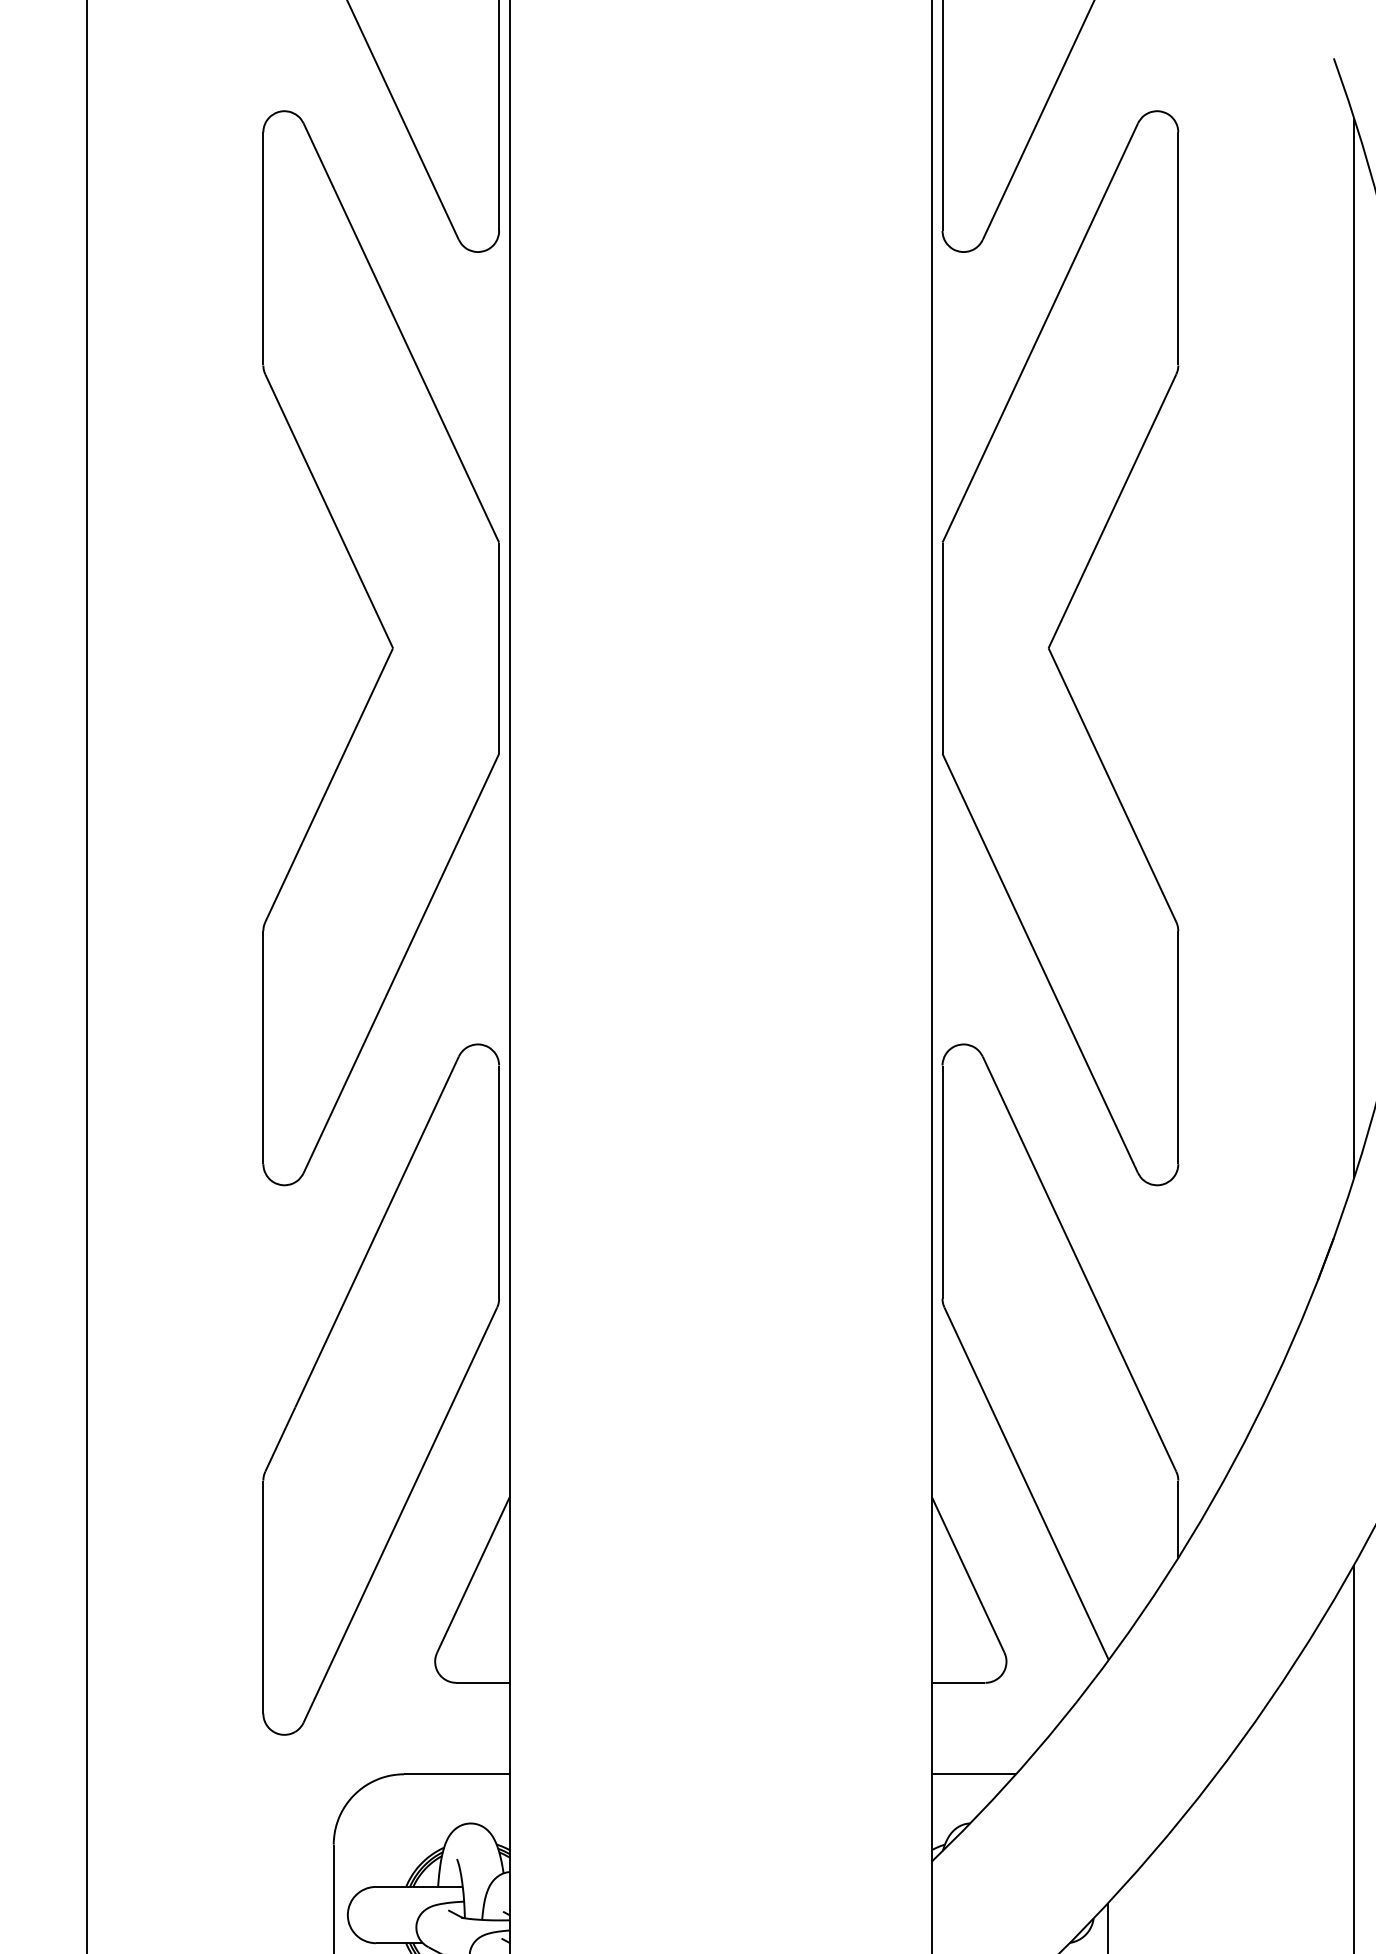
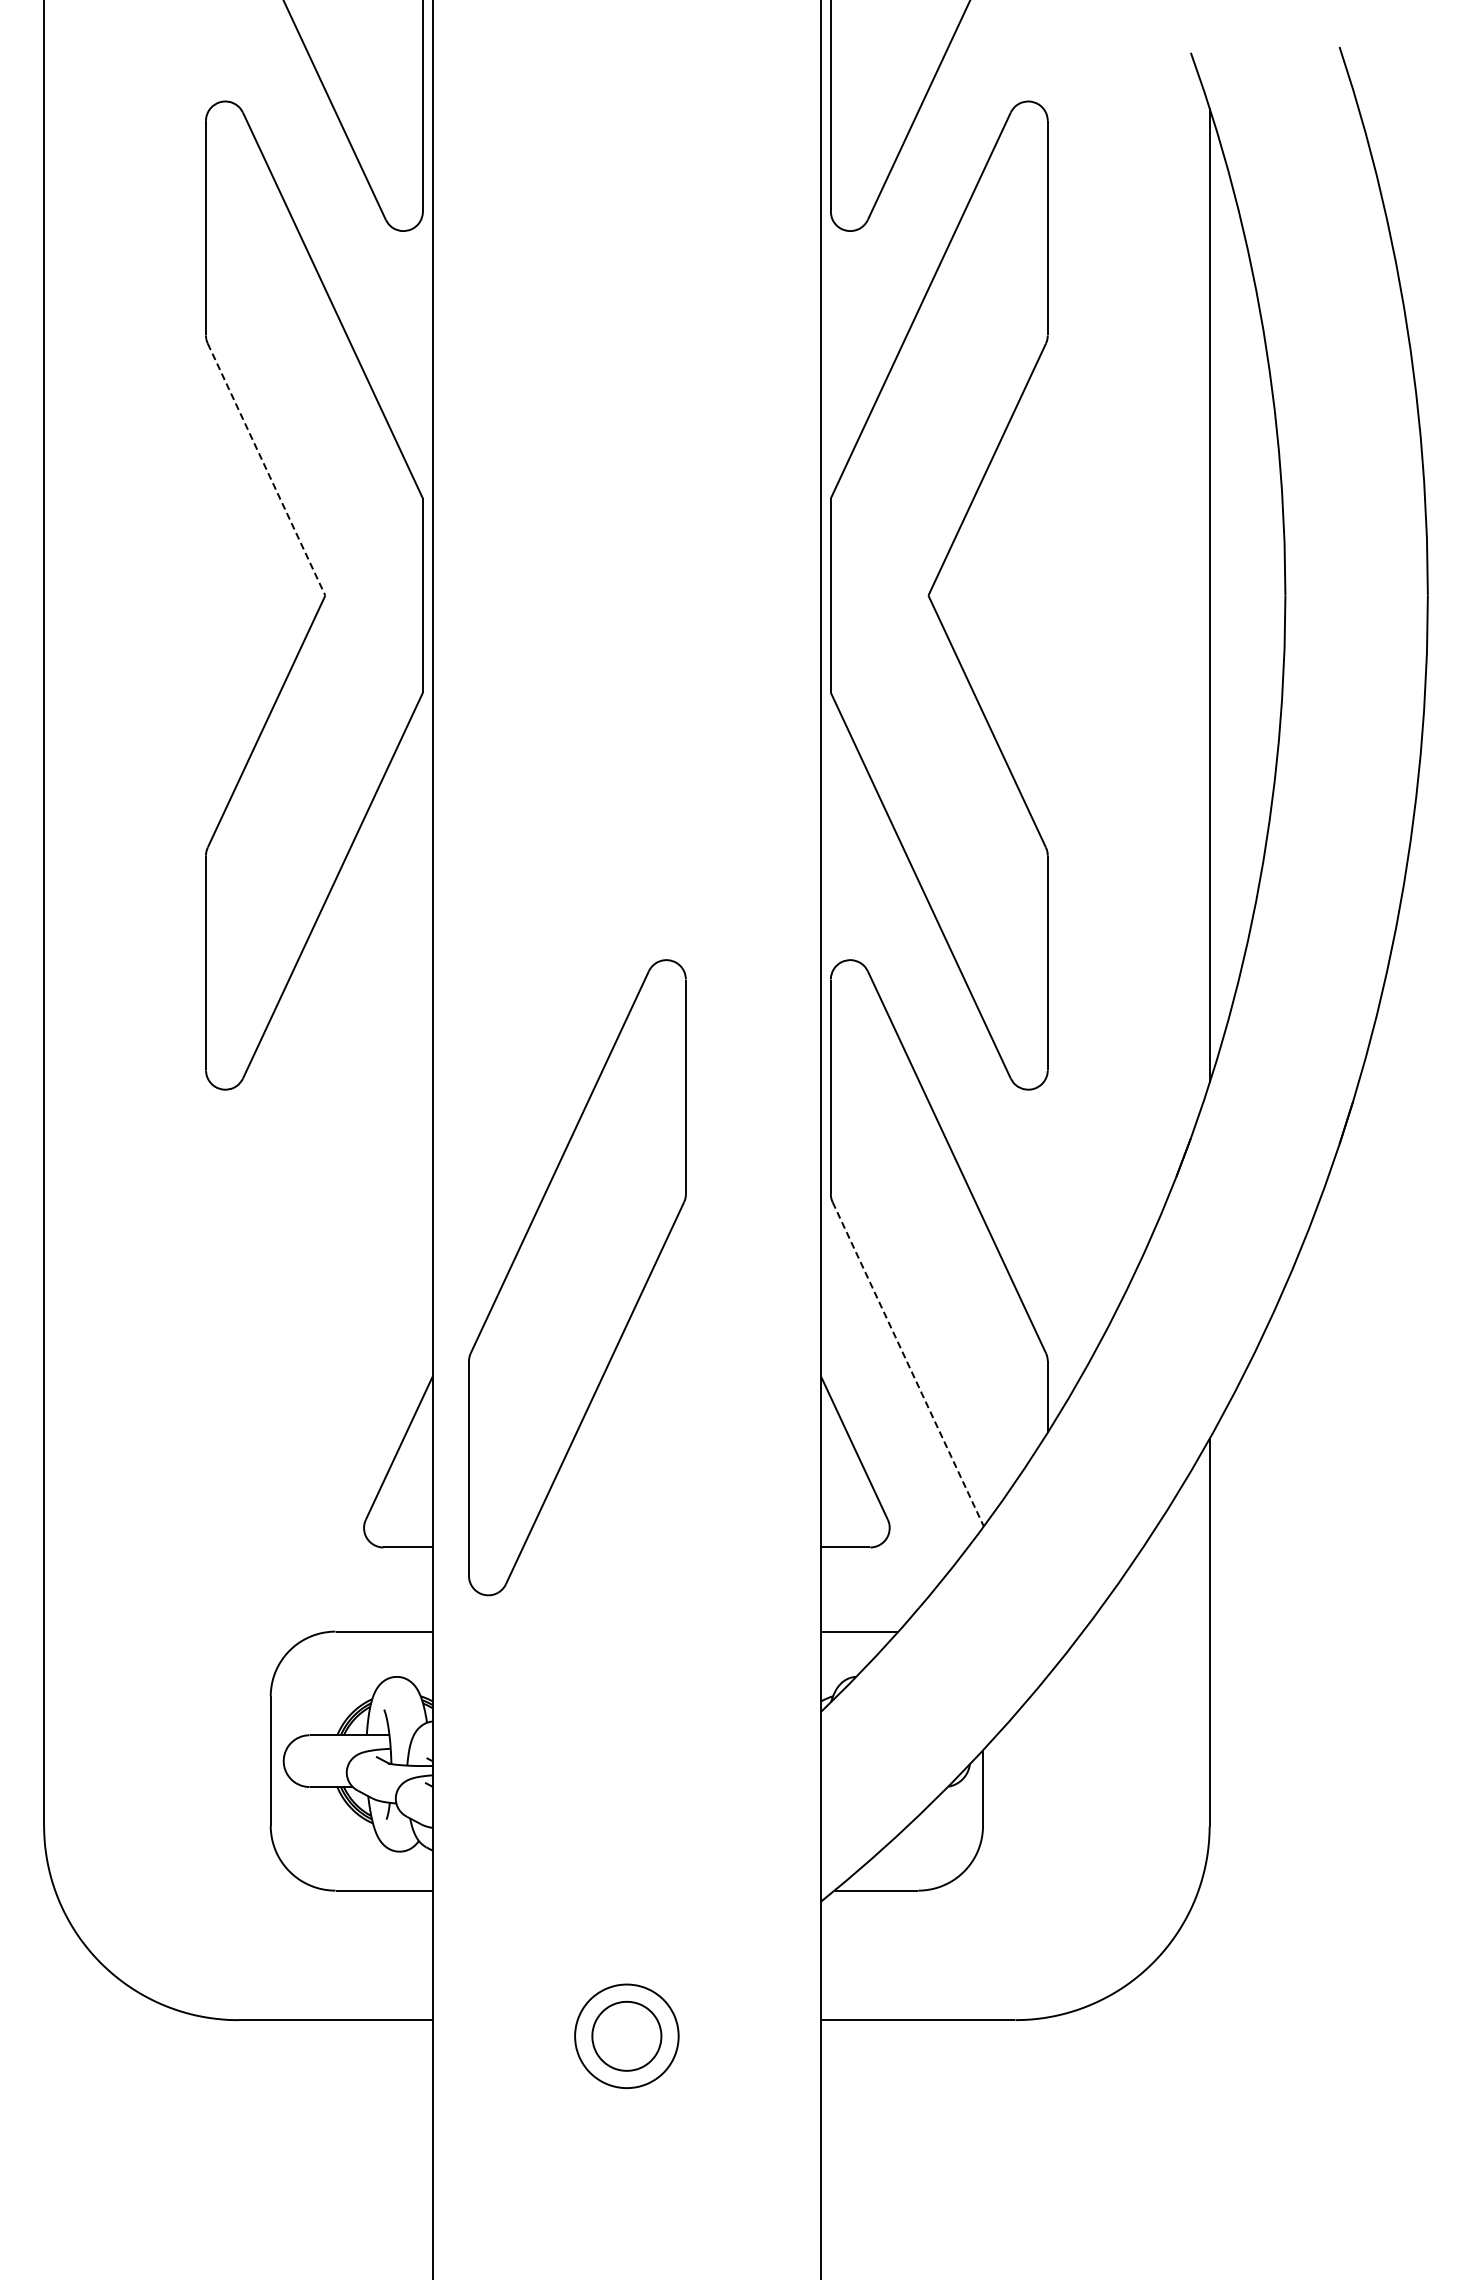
line: (329, 512) -> (266, 470), solid -> dashed
part: (381, 1389) -> (577, 1277), moved
line: (1026, 1483) -> (908, 1364), solid -> dashed

